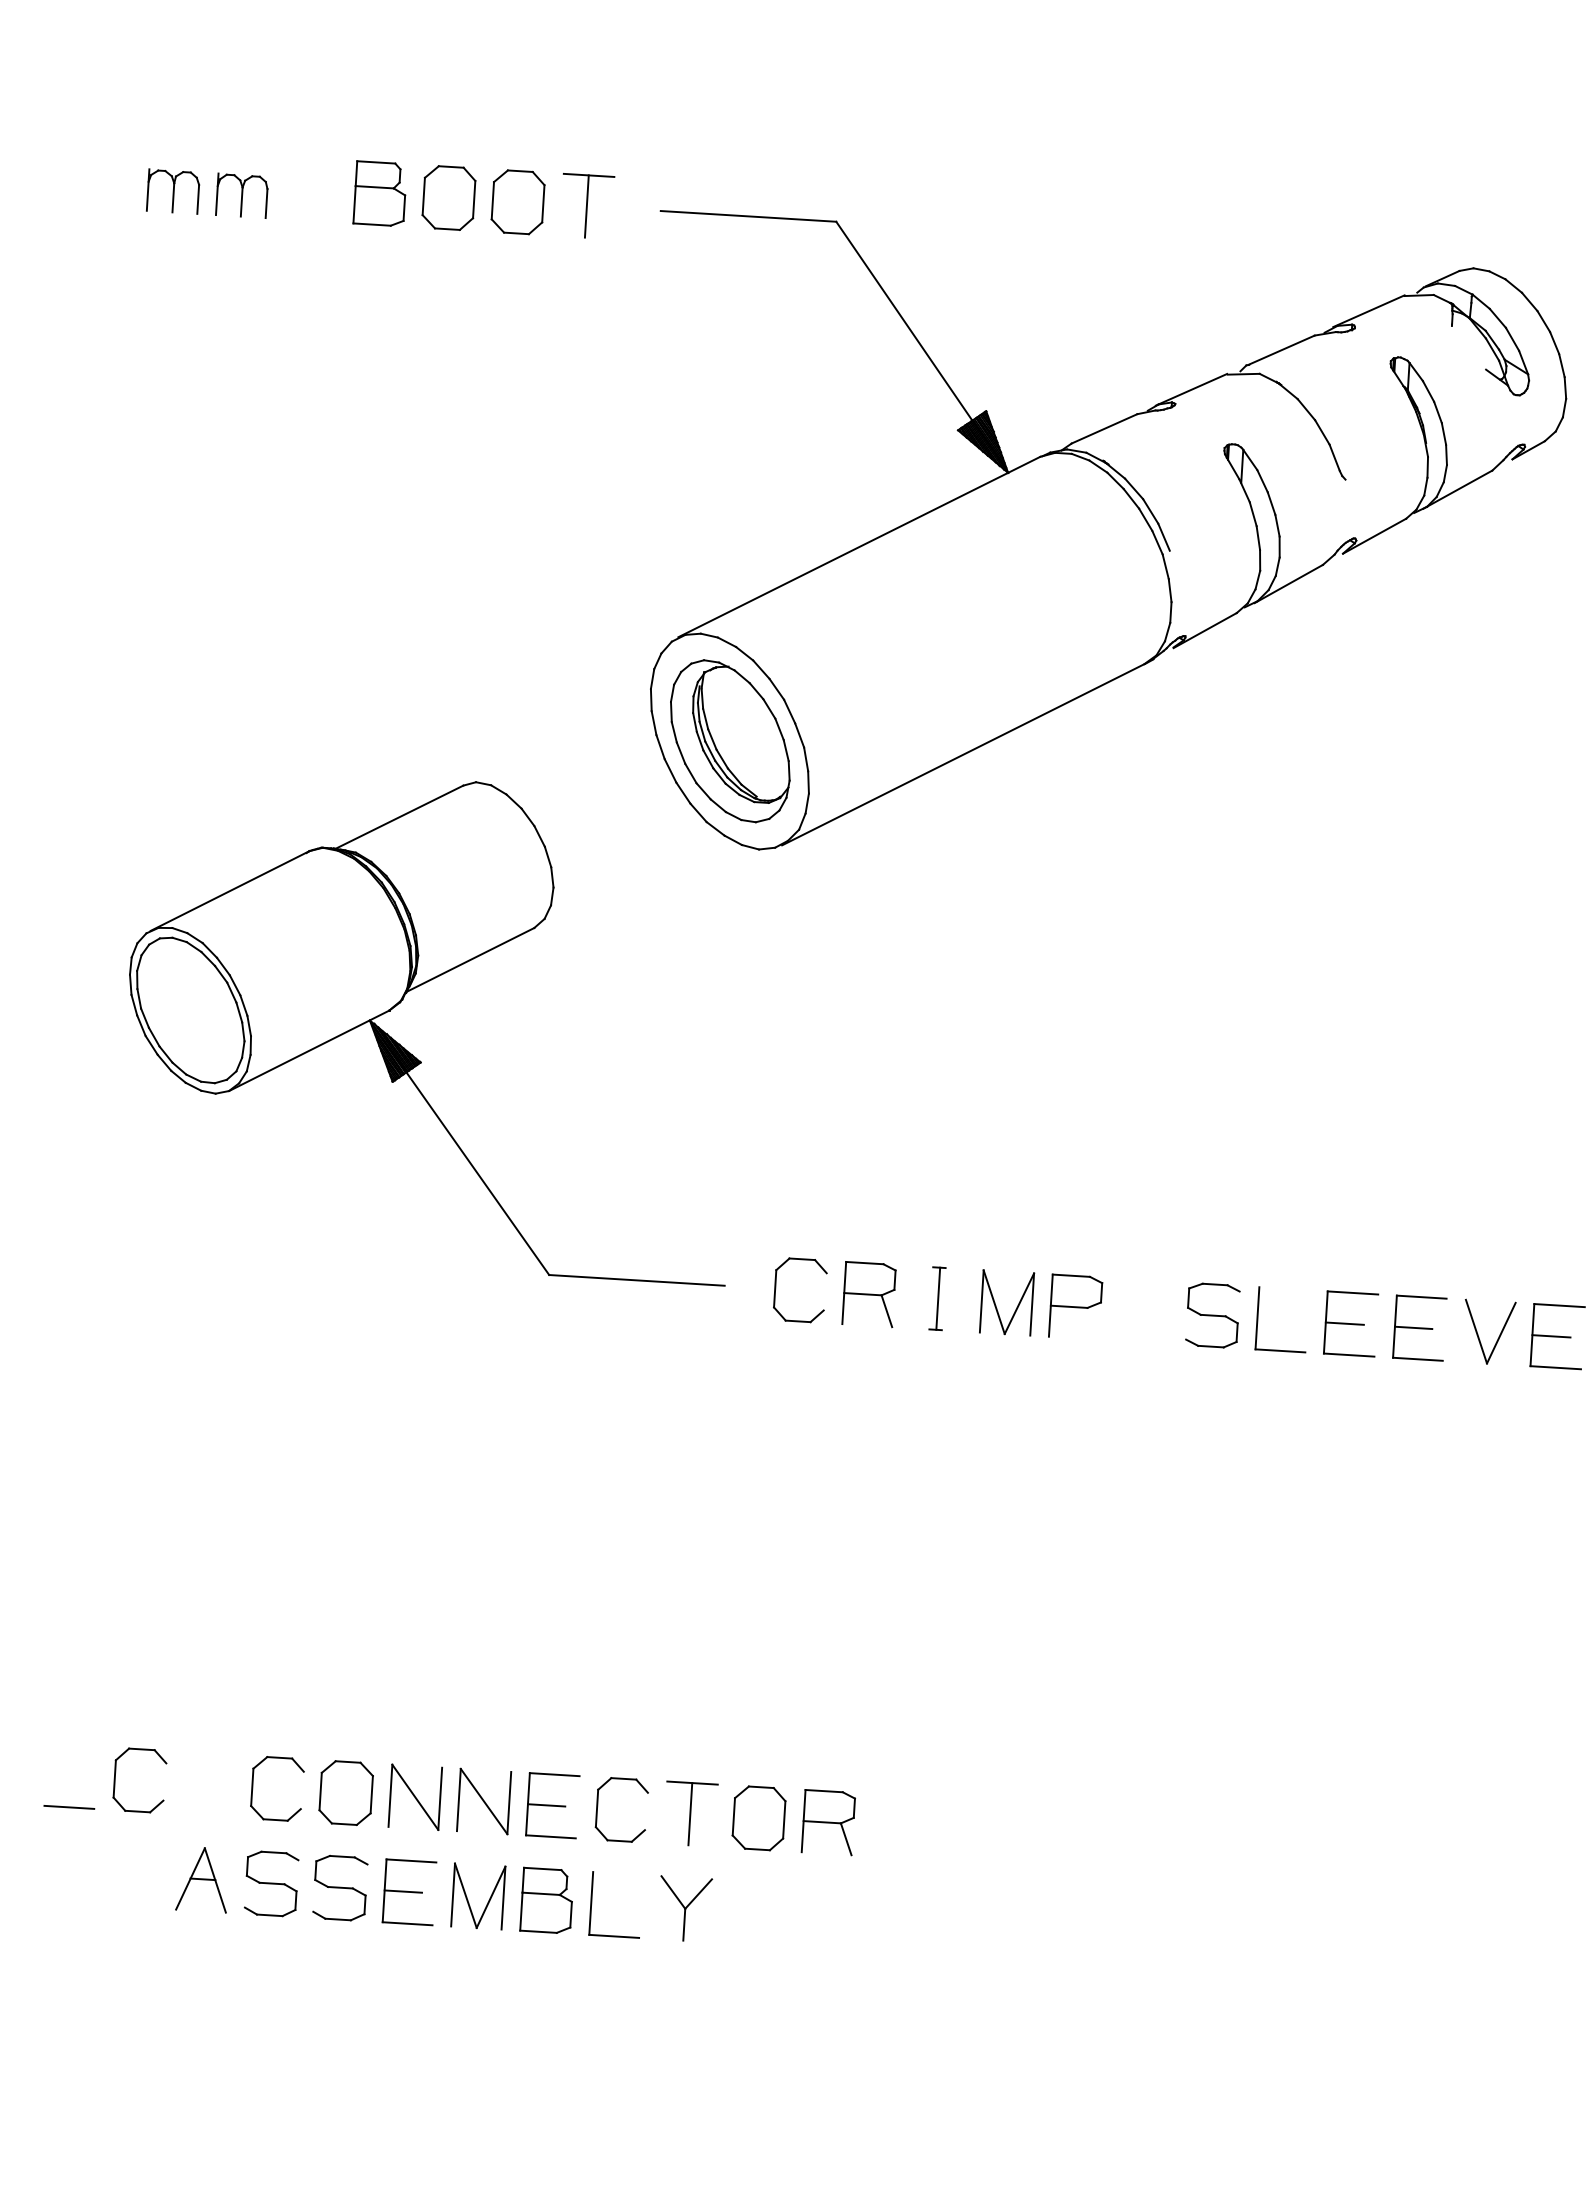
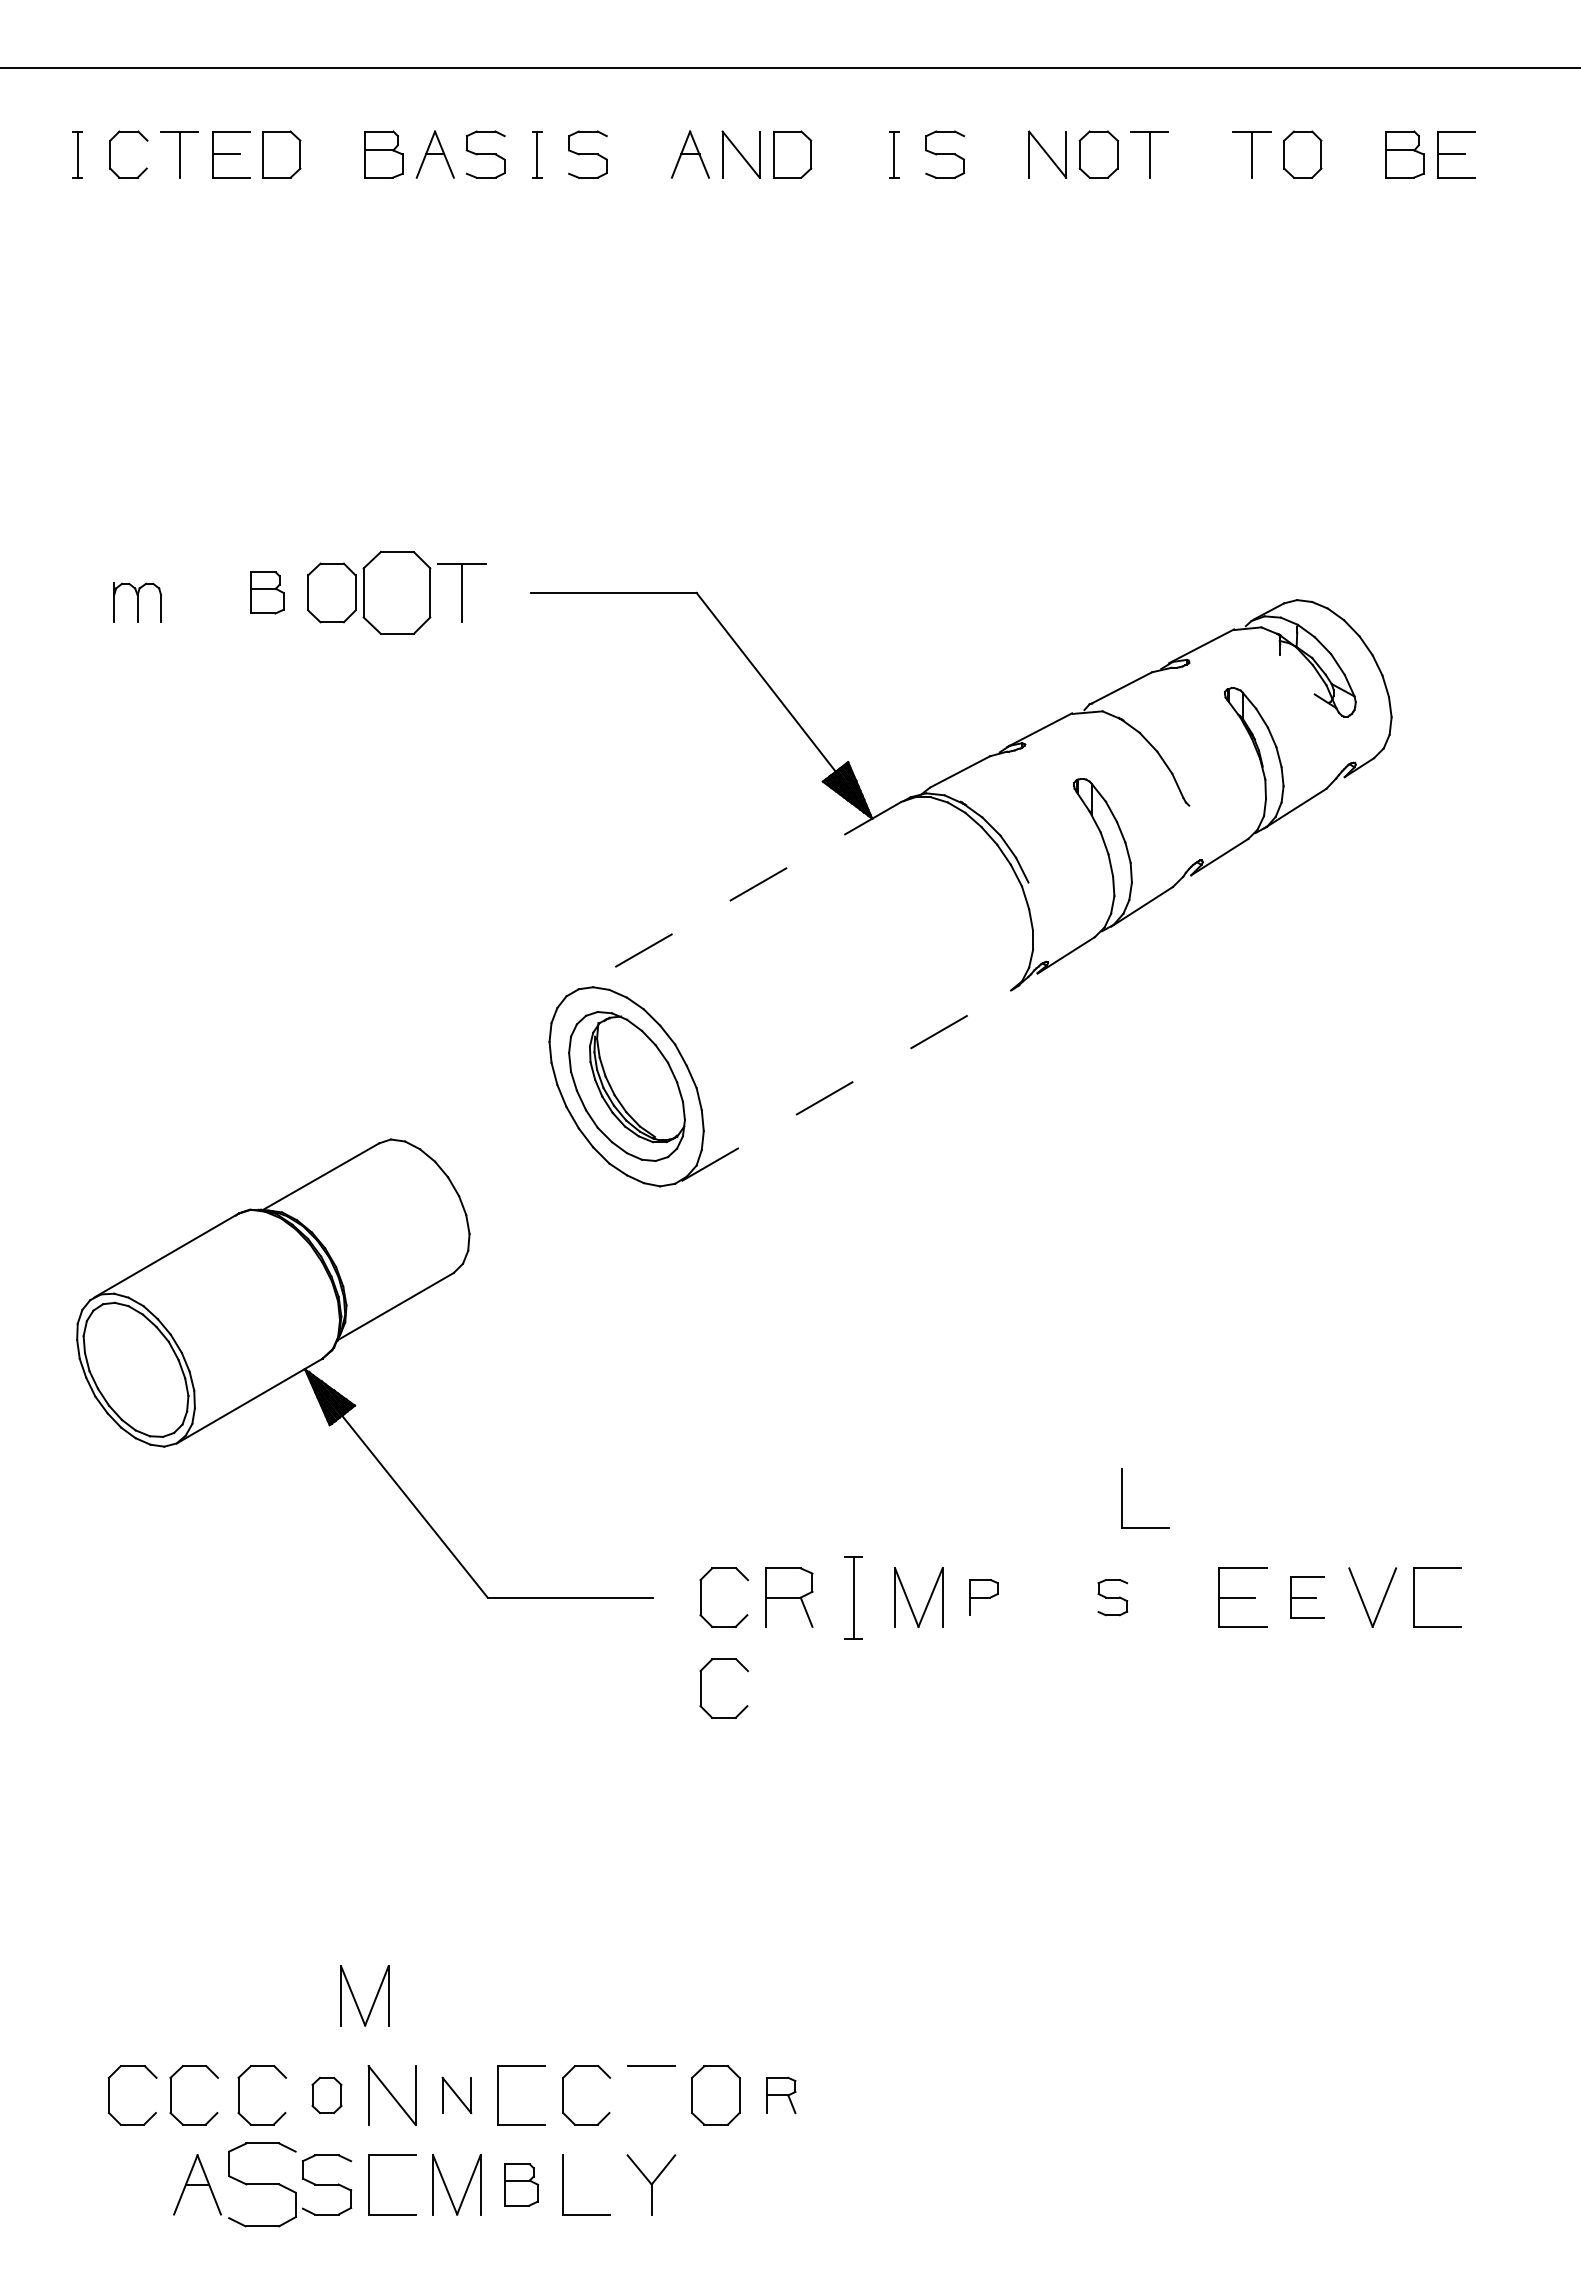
part: (172, 191) -> (72, 602), removed
part: (380, 193) -> (267, 592), size x0.7
part: (517, 201) -> (396, 592), size x1.4
line: (858, 547) -> (736, 897), solid -> dashed
line: (963, 754) -> (846, 1085), solid -> dashed
part: (937, 1298) -> (853, 1597), size x1.4
part: (1075, 1307) -> (983, 1597), size x0.6
part: (1212, 1315) -> (1112, 1597), size x0.6
part: (1258, 1318) -> (1122, 1498), moved
part: (1419, 1328) -> (1307, 1597), size x0.7
line: (1551, 1336) -> (1431, 1597), removed
part: (770, 1385) -> (701, 1688), added
part: (382, 1692) -> (355, 1998), added
part: (181, 1783) -> (171, 2095), added
part: (345, 1793) -> (326, 2095), size x0.6
part: (483, 1801) -> (456, 2095), size x0.6
line: (546, 1805) -> (515, 2095), removed
line: (68, 1807) -> (67, 2124), removed
line: (690, 1814) -> (651, 2095), removed
part: (828, 1822) -> (781, 2095), size x0.6
part: (270, 1883) -> (261, 2184), size x1.4
line: (402, 1891) -> (385, 2184), removed
part: (546, 1900) -> (521, 2184), size x0.7

